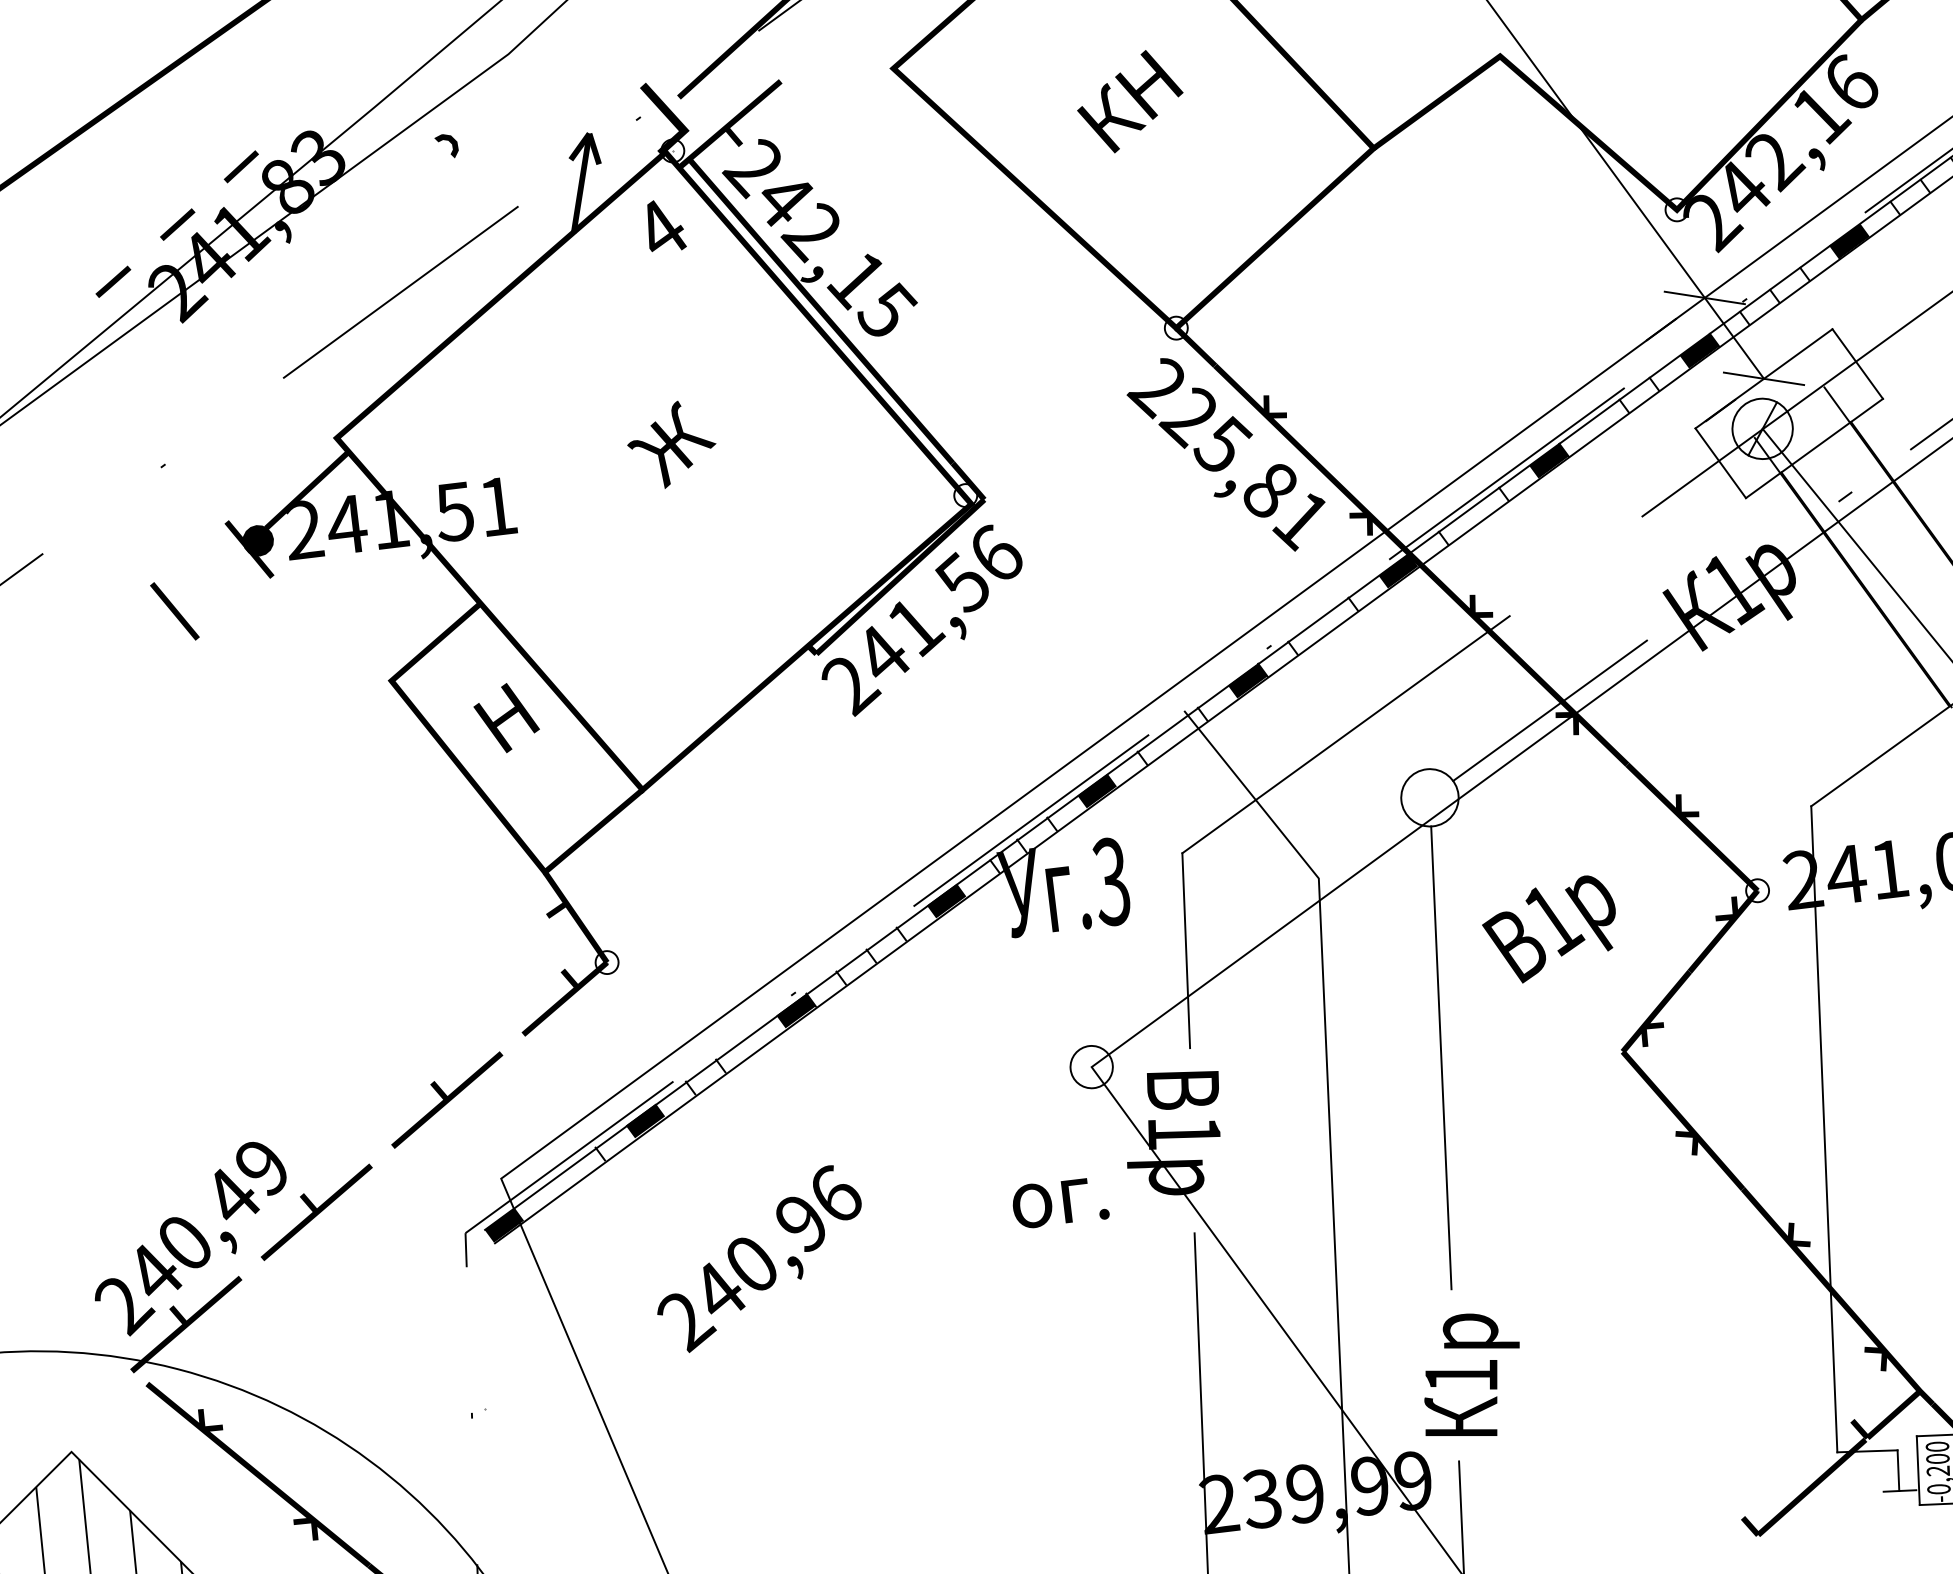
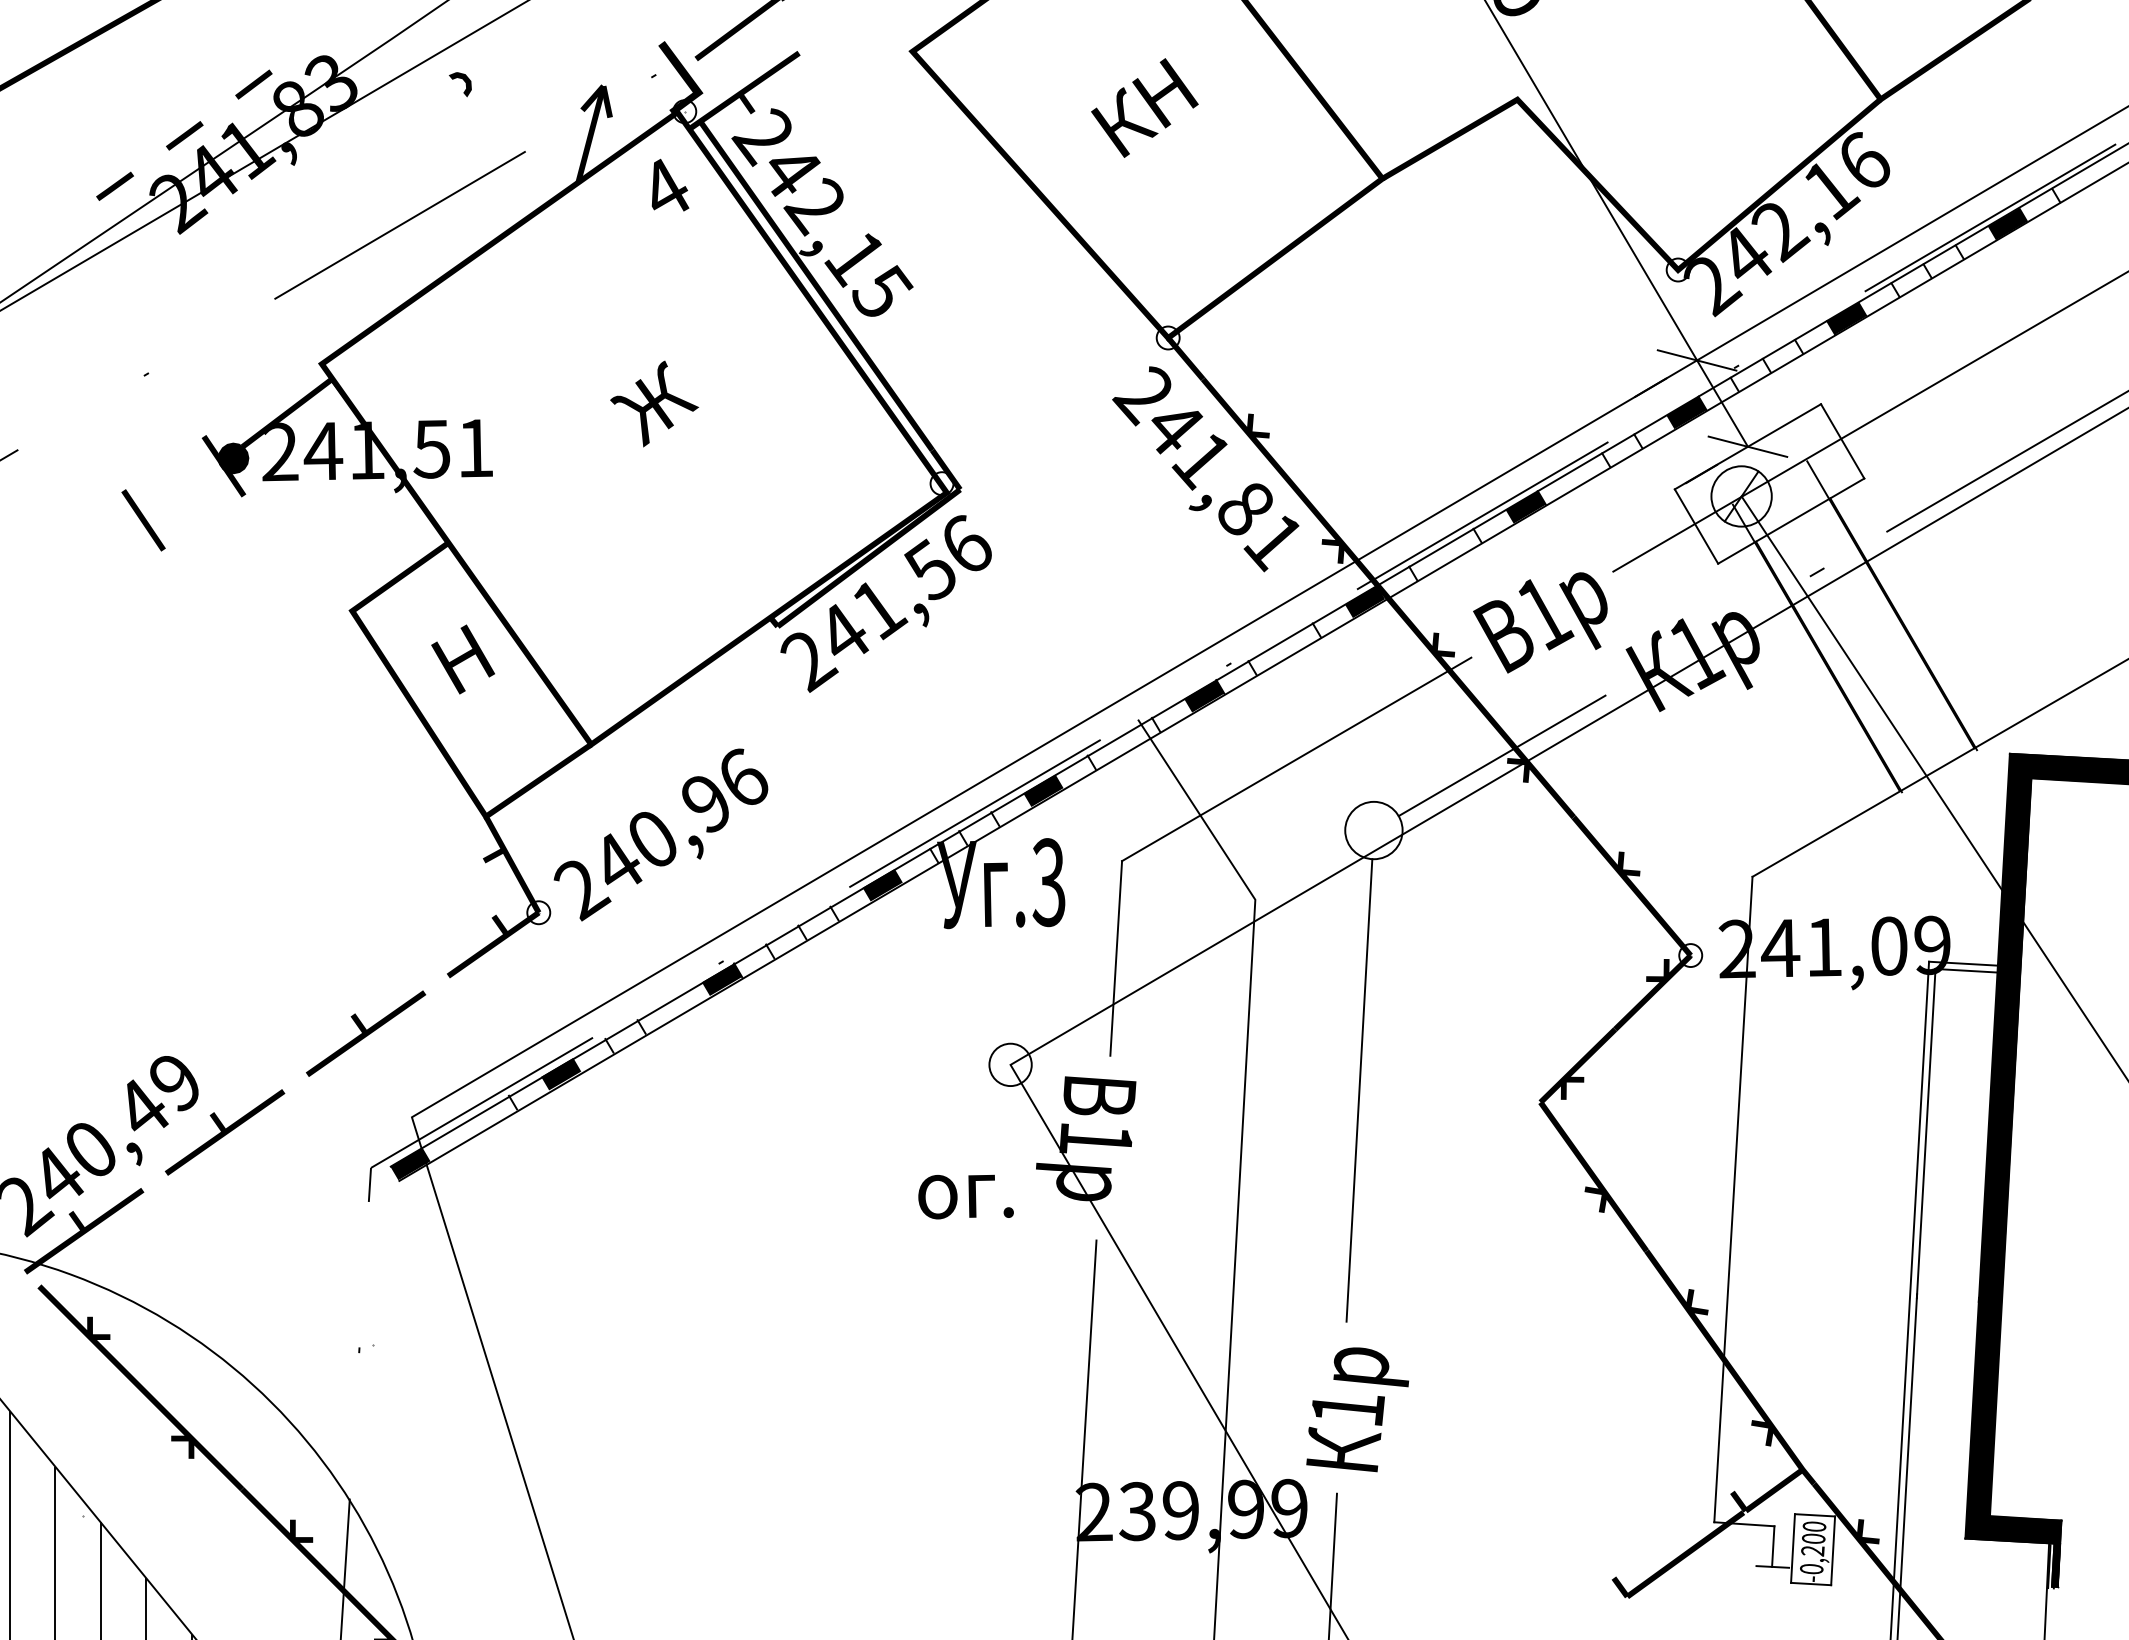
text: (1205, 432) -> (1186, 444), 225,81 -> 241,81
text: (1550, 929) -> (1540, 622), moved
text: (758, 1258) -> (660, 834), moved

